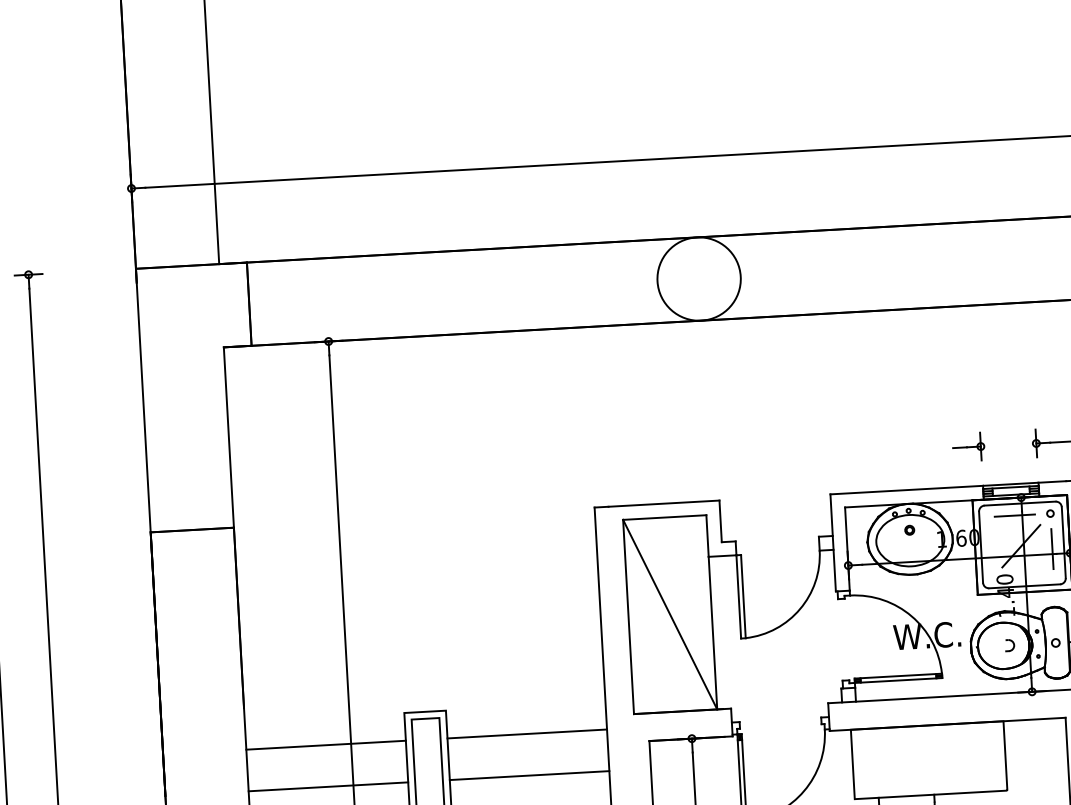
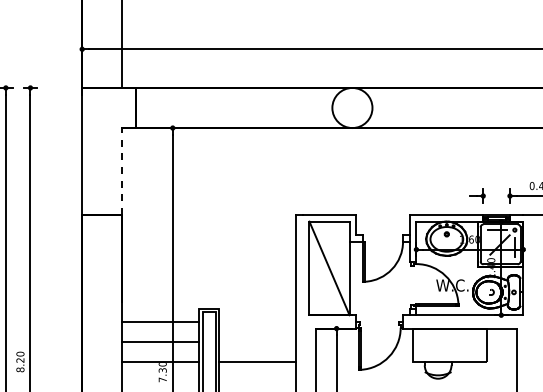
line: (228, 422) -> (122, 164), solid -> dashed
line: (526, 733) -> (257, 321), removed
line: (529, 774) -> (257, 341), removed

